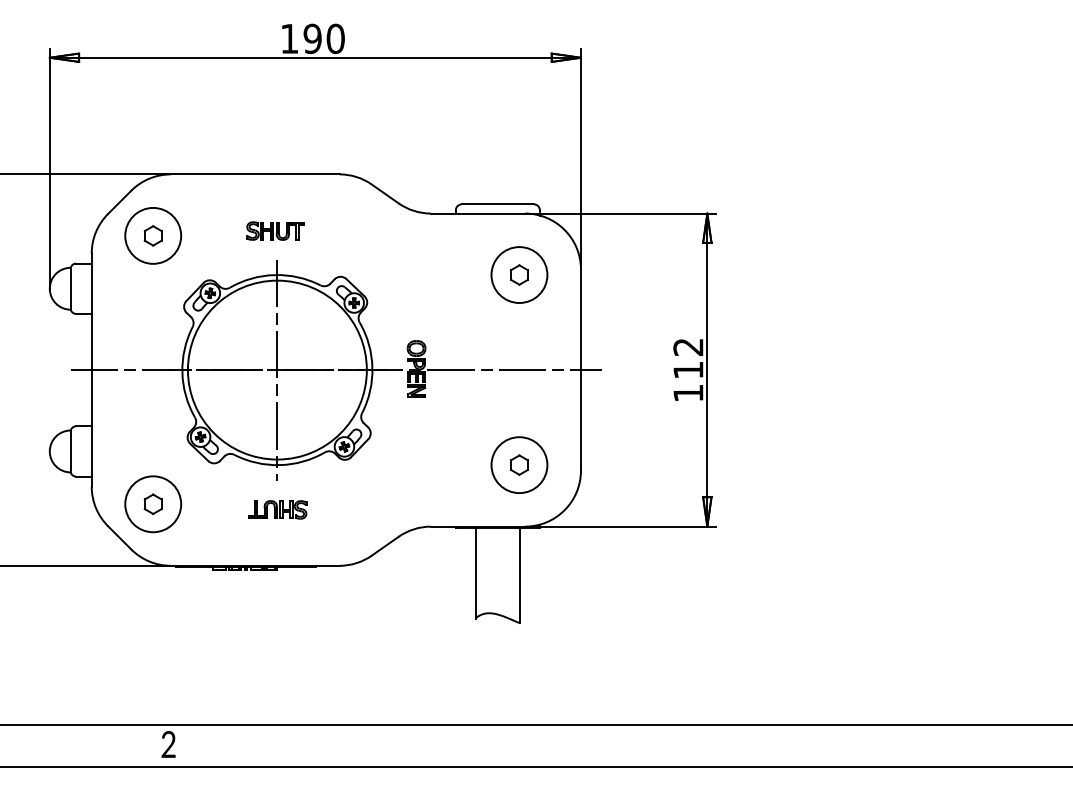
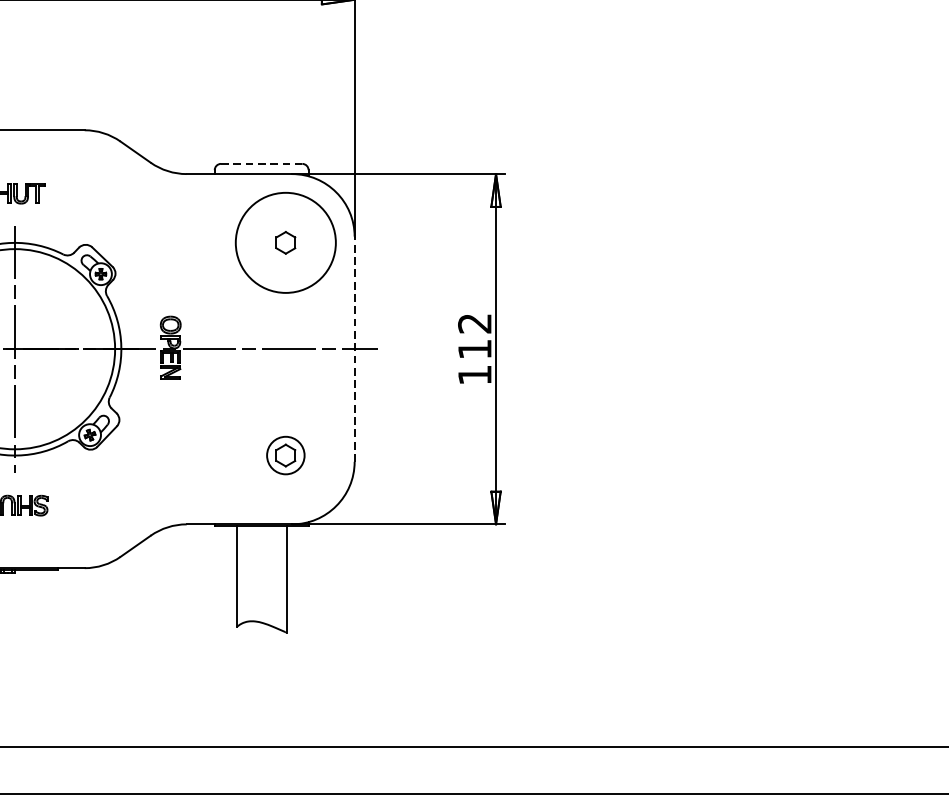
line: (498, 204) -> (262, 163), solid -> dashed
circle: (519, 275) -> (285, 243), size x1.6
line: (580, 370) -> (354, 349), solid -> dashed
circle: (519, 465) -> (285, 455), size x0.6

